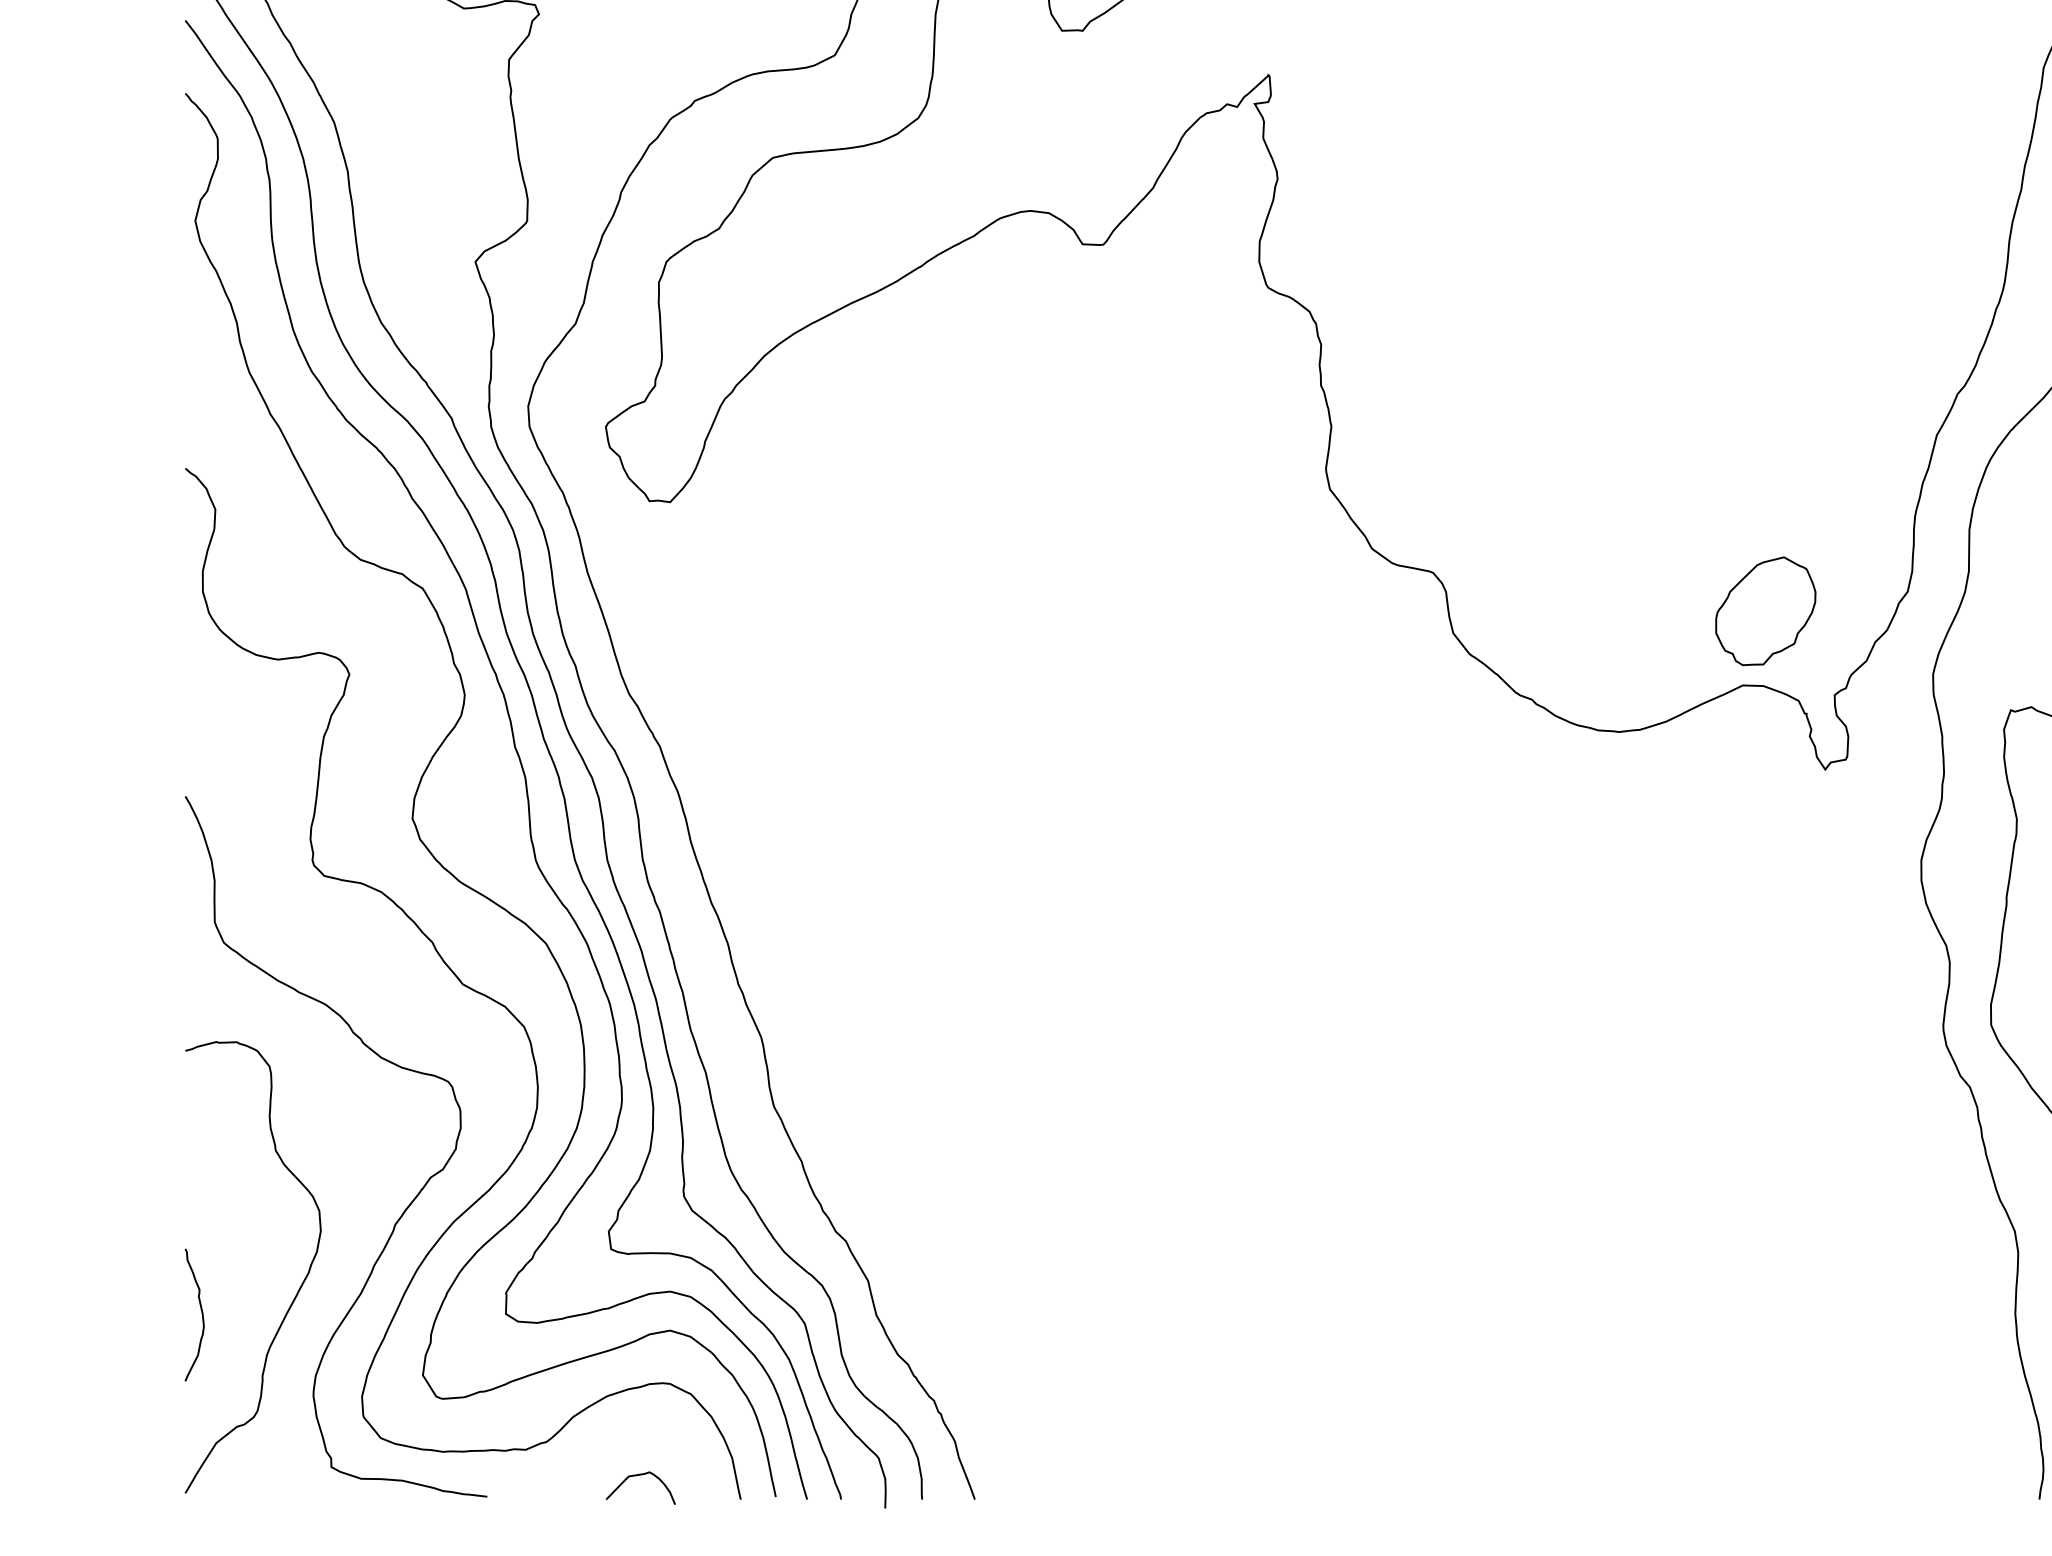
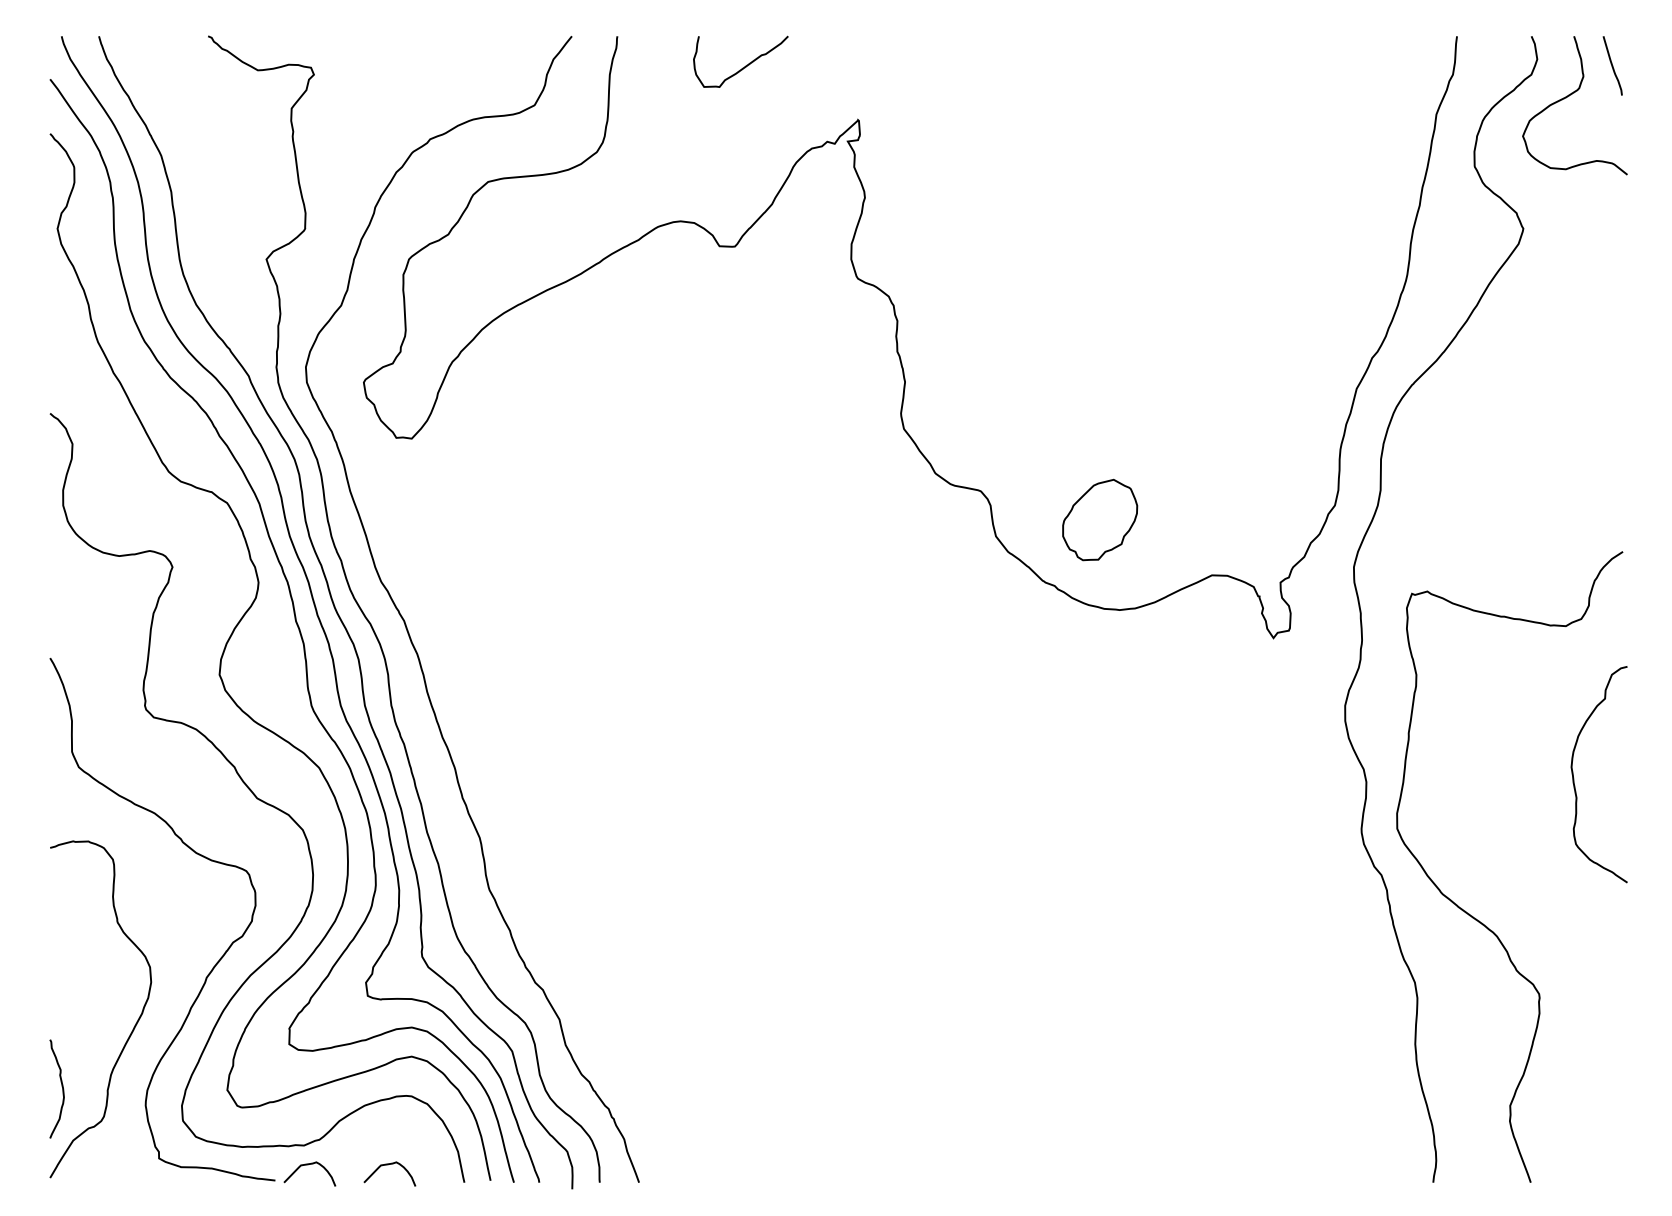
part: (1766, 610) -> (1100, 519), moved
curve: (200, 1311) -> (61, 1086), moved
curve: (531, 1476) -> (308, 1165), added

